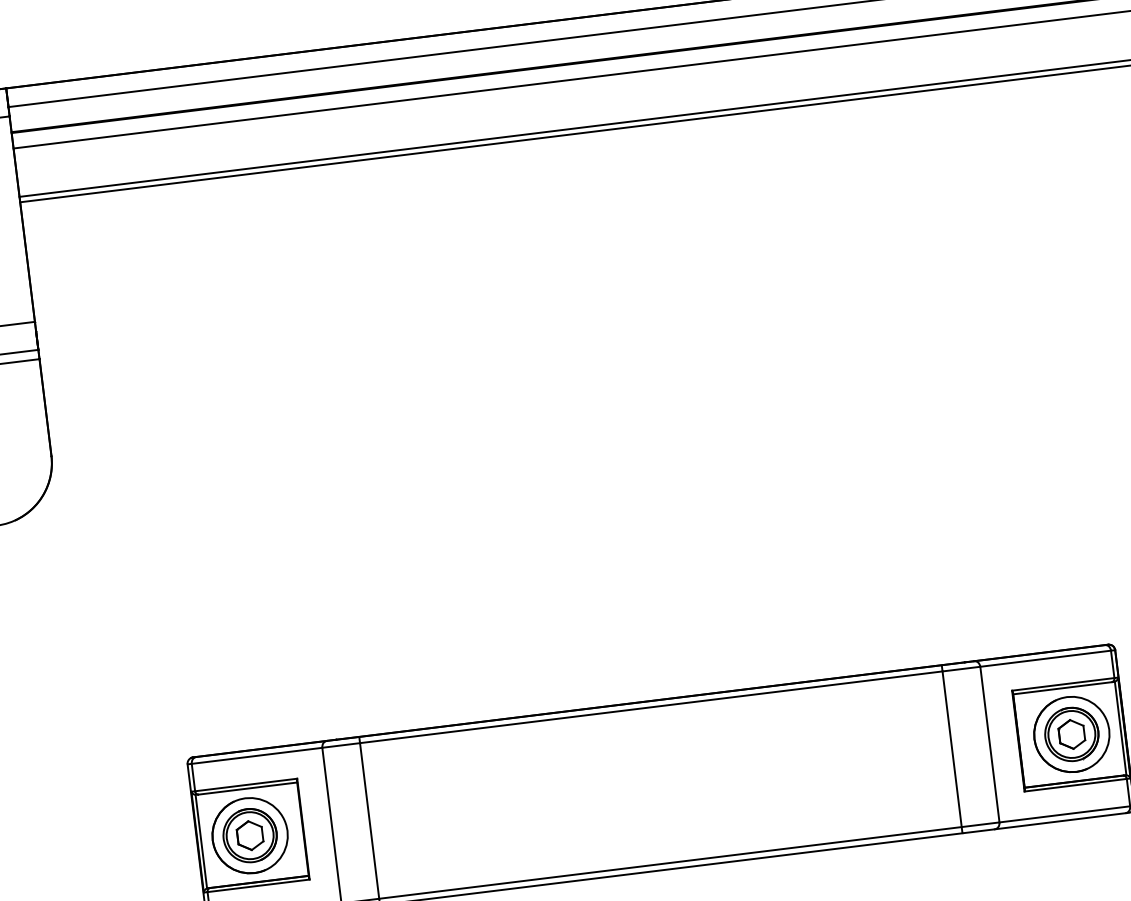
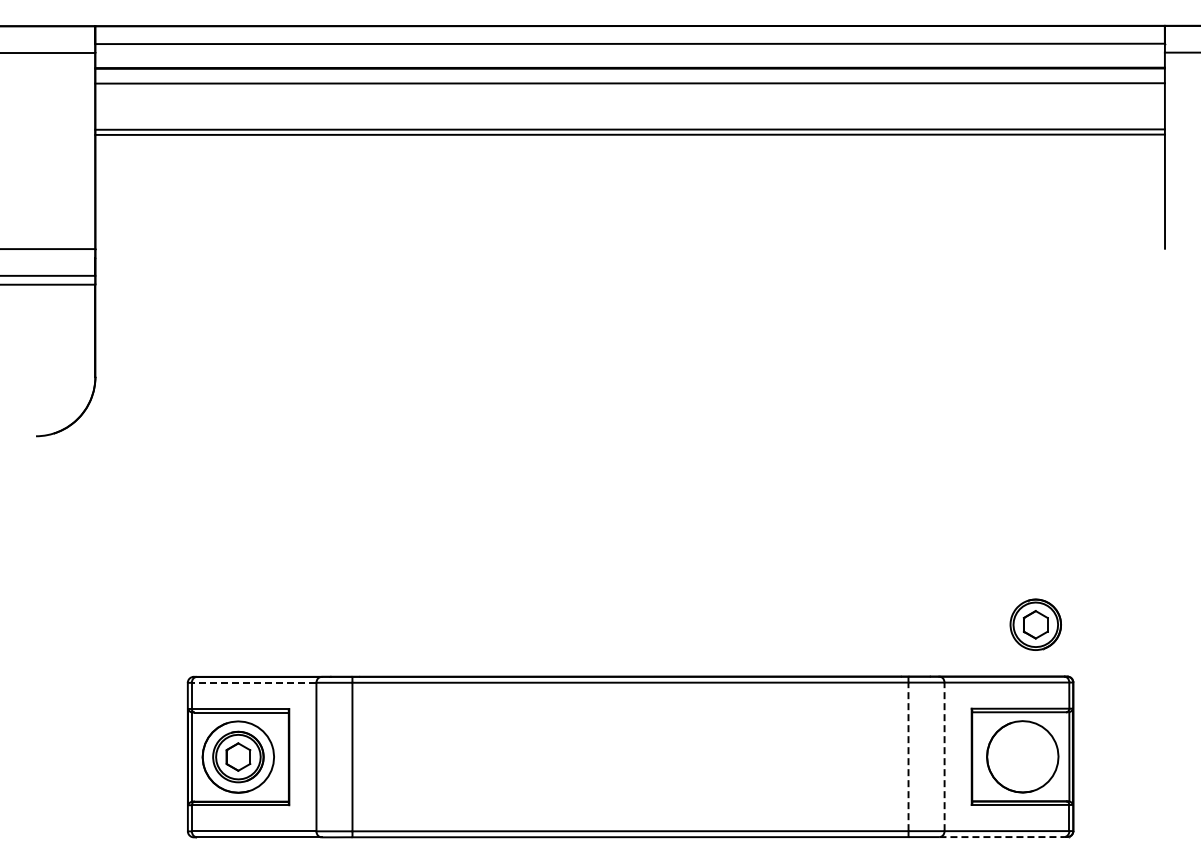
part: (1071, 734) -> (1035, 624), moved
line: (989, 744) -> (944, 756), solid -> dashed
line: (952, 748) -> (908, 756), solid -> dashed
line: (256, 755) -> (253, 682), solid -> dashed
line: (1060, 821) -> (1002, 837), solid -> dashed

